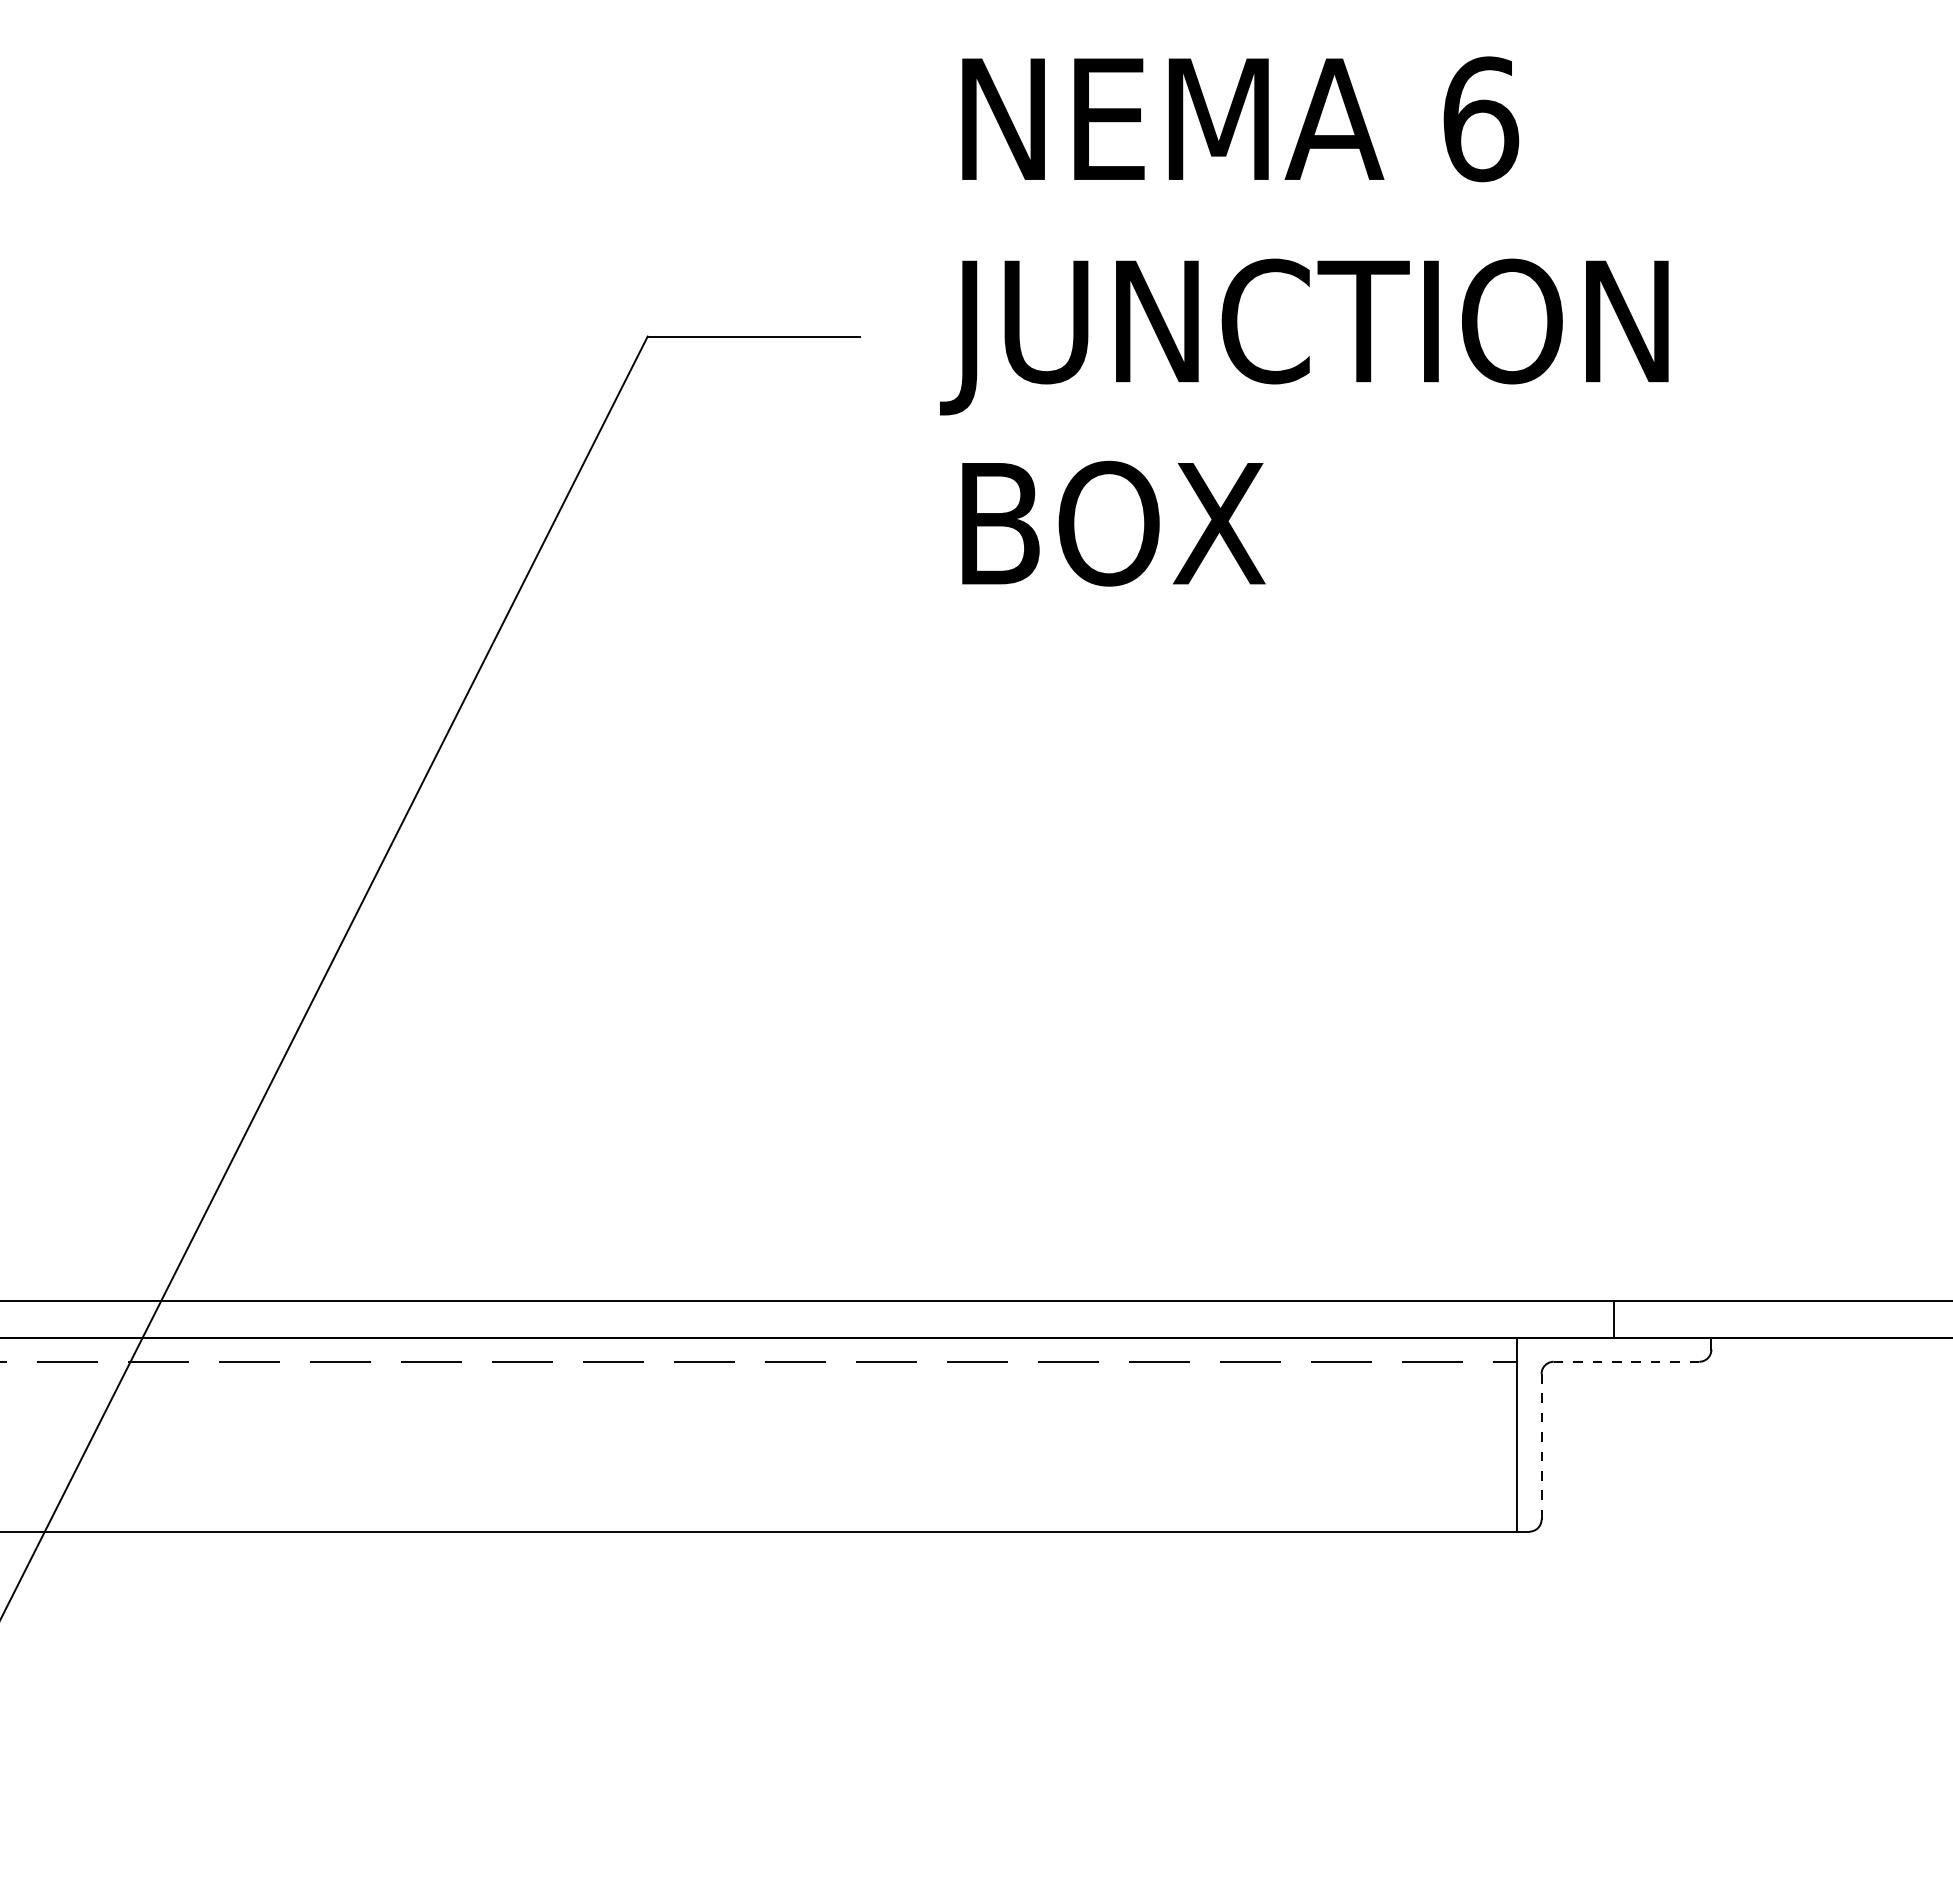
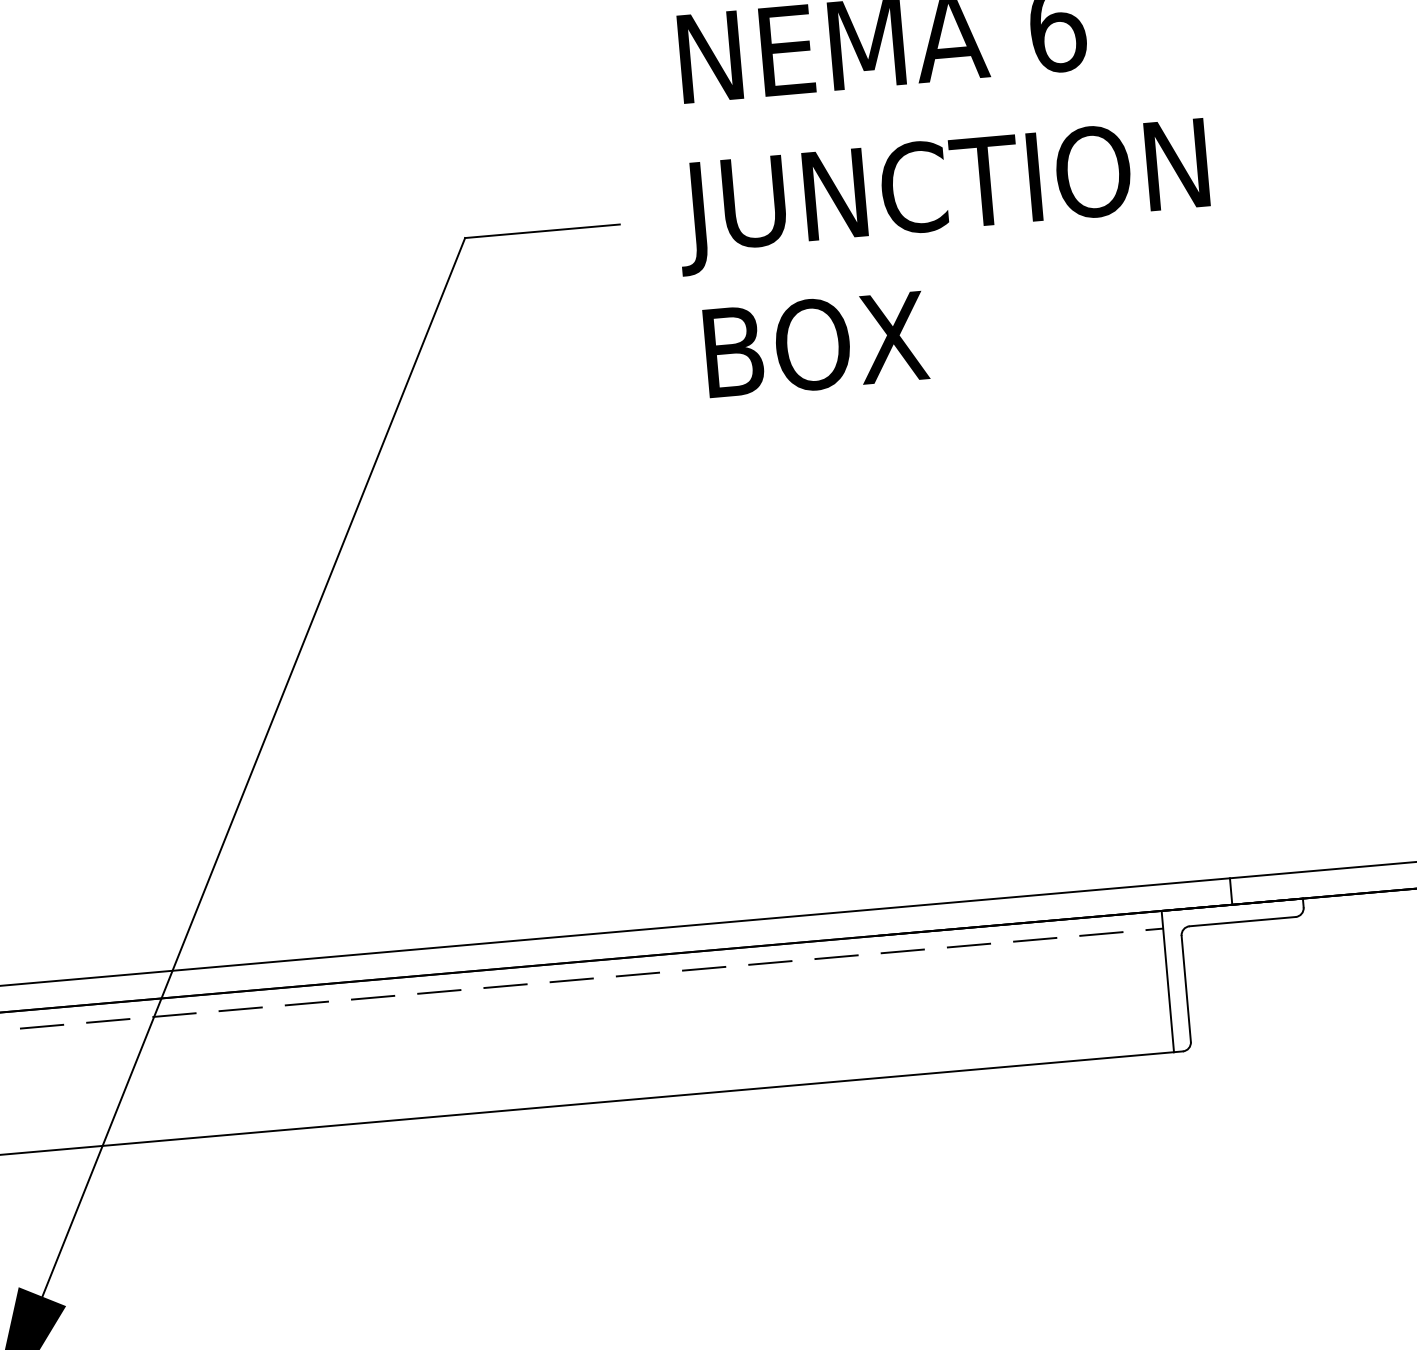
line: (1626, 1361) -> (1242, 921), dashed -> solid
line: (1541, 1446) -> (1186, 988), dashed -> solid

